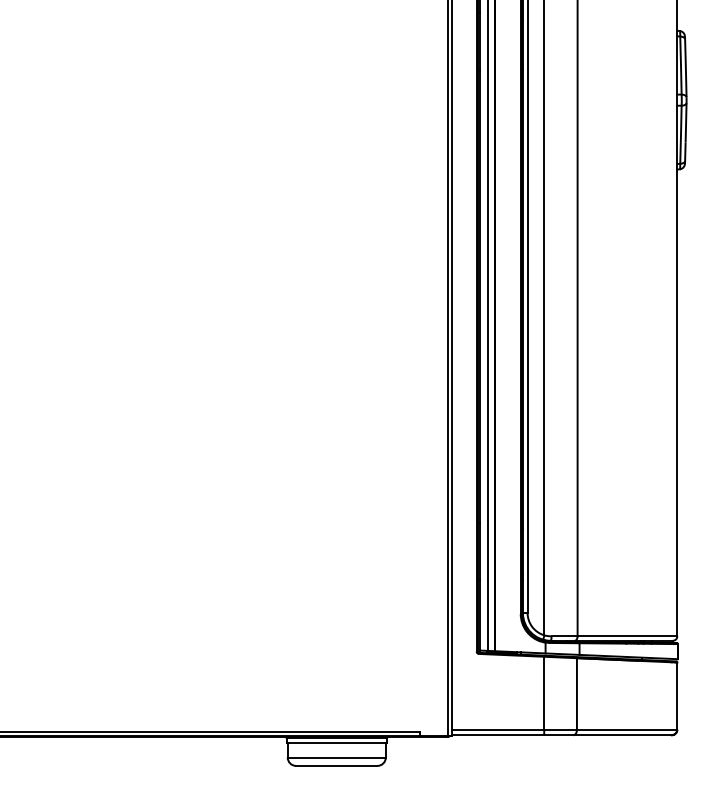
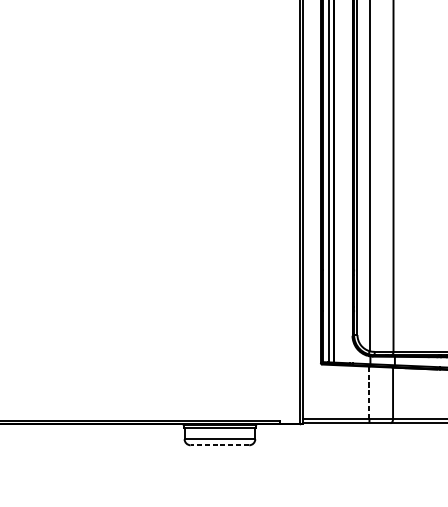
line: (544, 693) -> (369, 393), solid -> dashed
line: (336, 765) -> (219, 444), solid -> dashed

